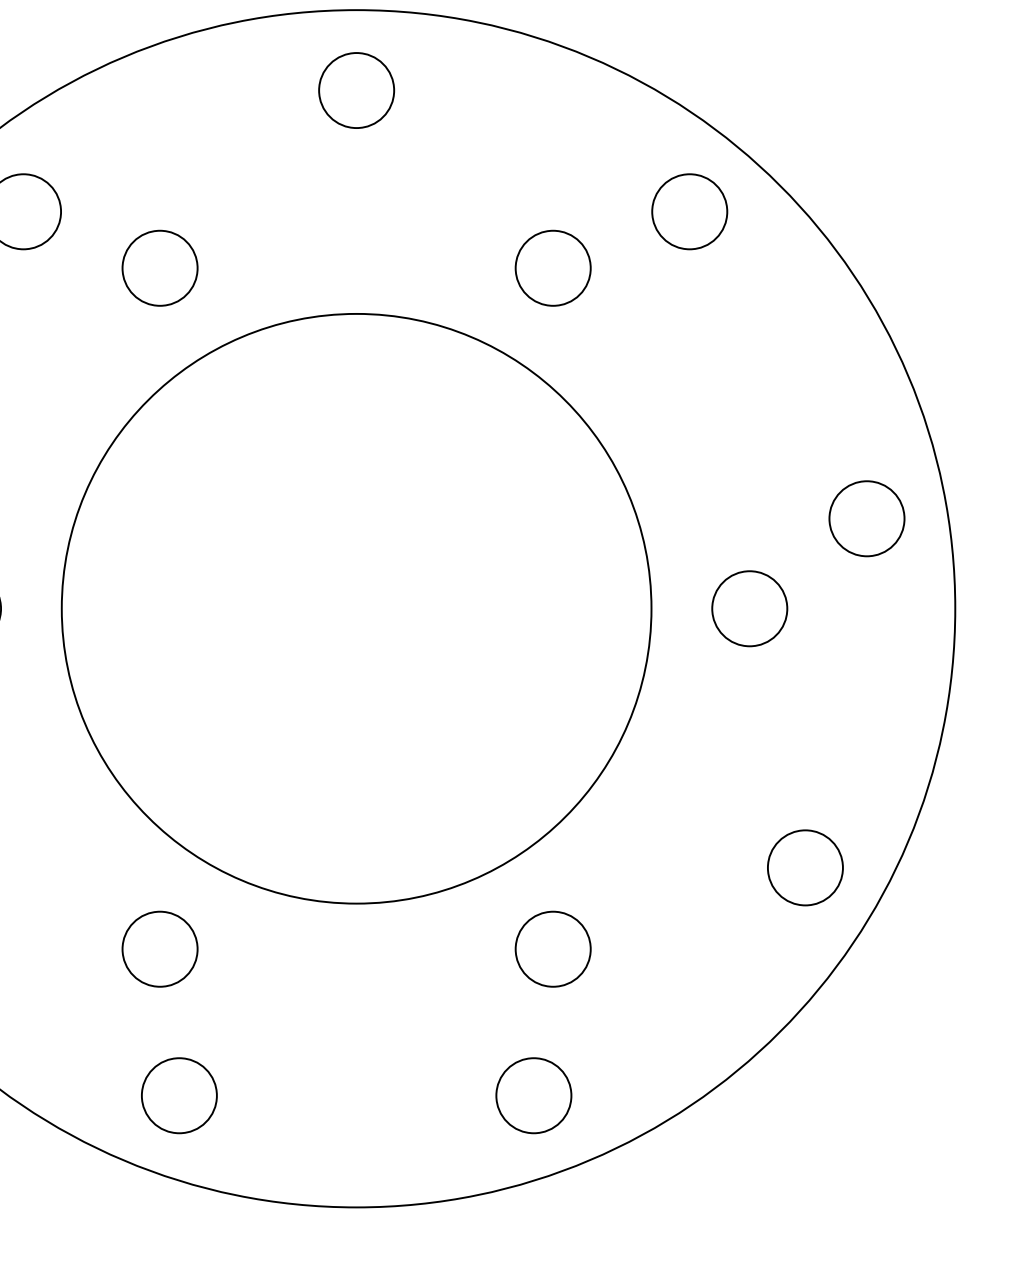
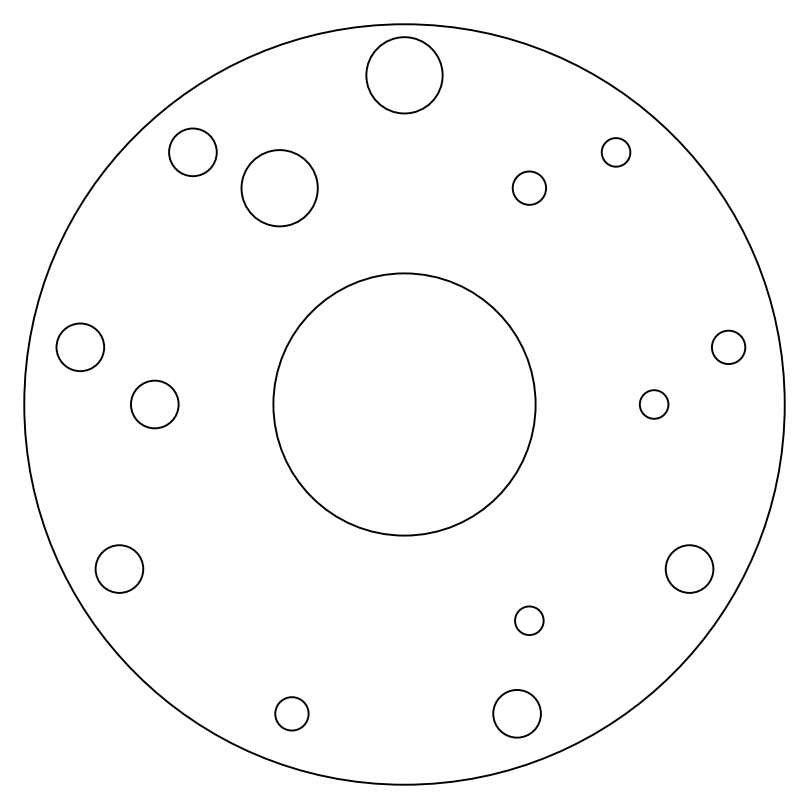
circle: (356, 90) -> (404, 75), size x1.6
circle: (688, 212) -> (615, 152), size x0.6
circle: (553, 267) -> (529, 187), size x0.7
circle: (159, 268) -> (279, 188), size x1.6
circle: (866, 519) -> (728, 347), size x0.7
circle: (356, 608) -> (404, 404), size x0.7
circle: (748, 608) -> (653, 404), size x0.6
circle: (159, 948) -> (279, 620), removed
circle: (553, 948) -> (529, 620), size x0.6
circle: (178, 1095) -> (291, 713), size x0.7

